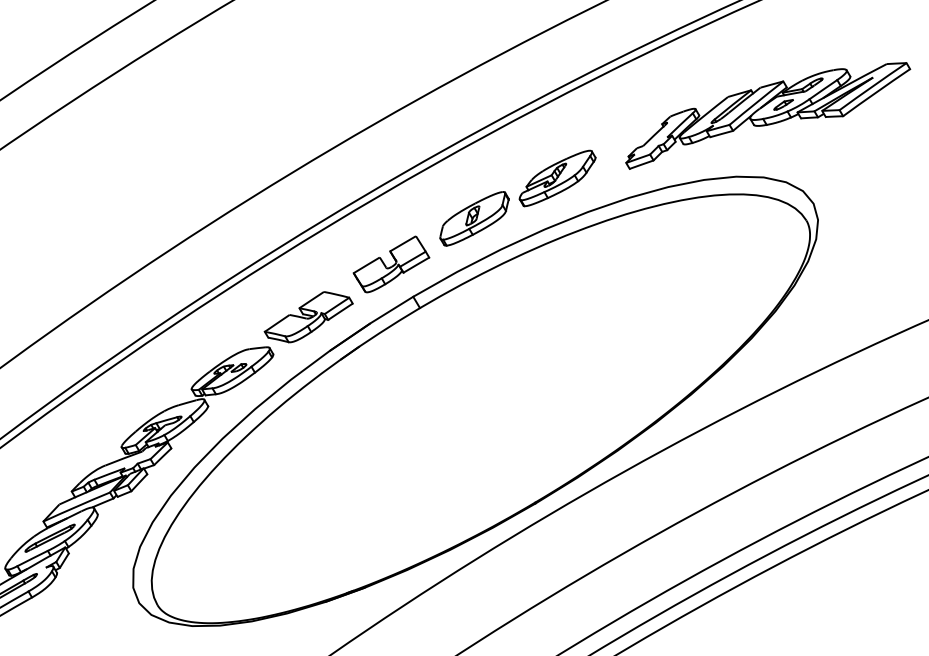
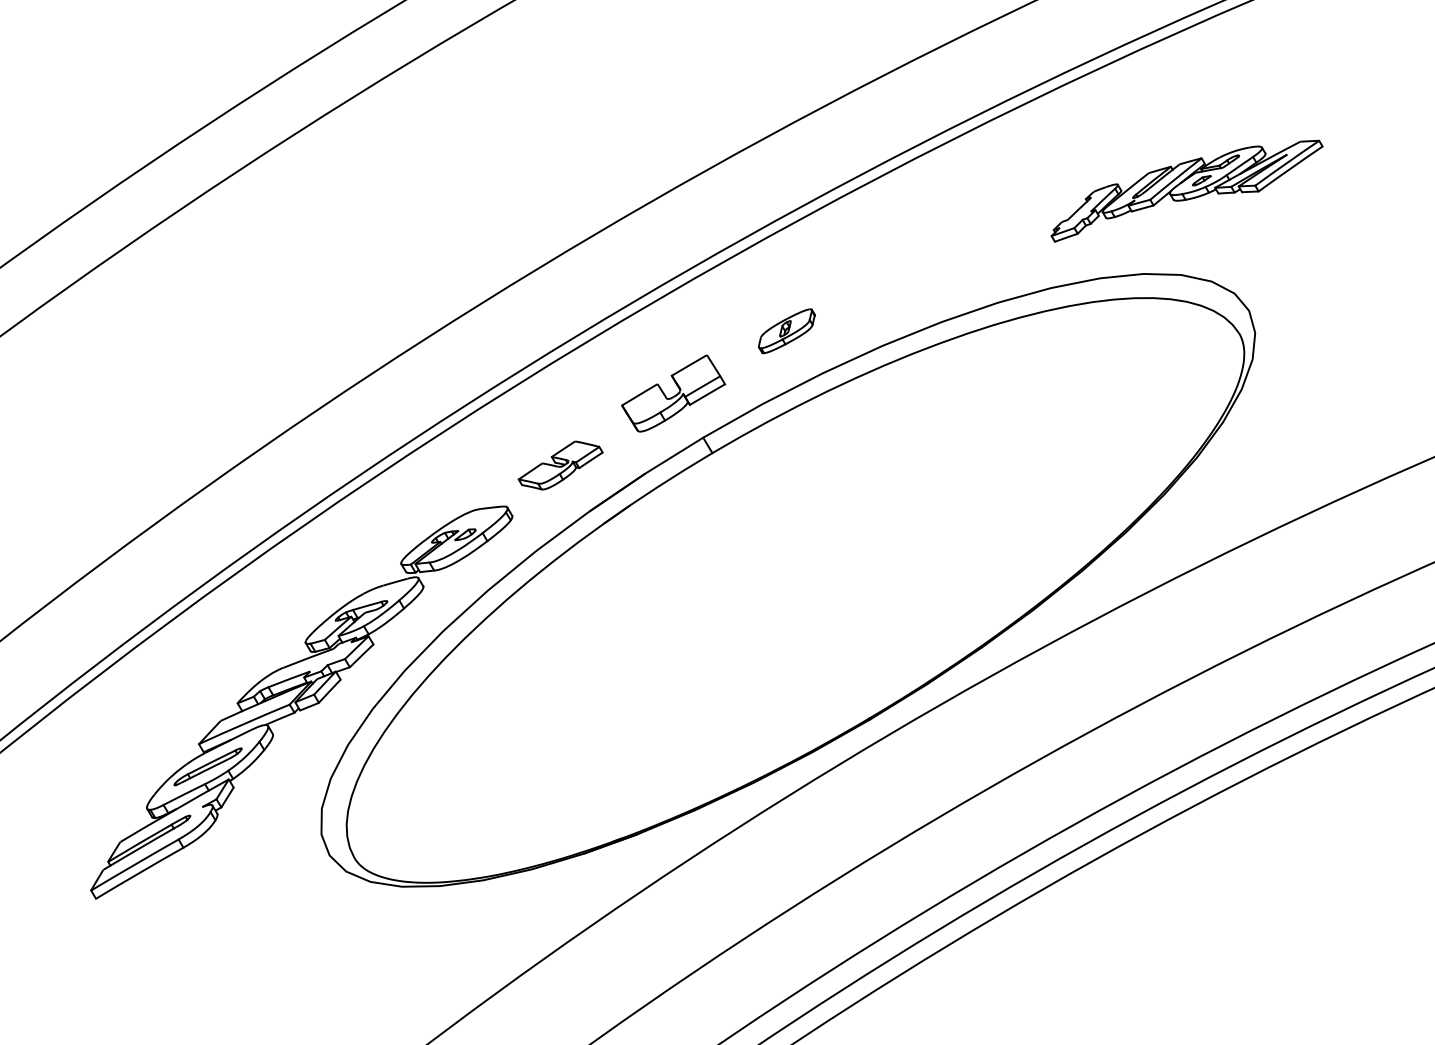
part: (767, 116) -> (1186, 191), size x0.7
part: (557, 178) -> (899, 276), removed
part: (474, 218) -> (786, 330), size x0.6
part: (308, 317) -> (560, 465), size x0.7

